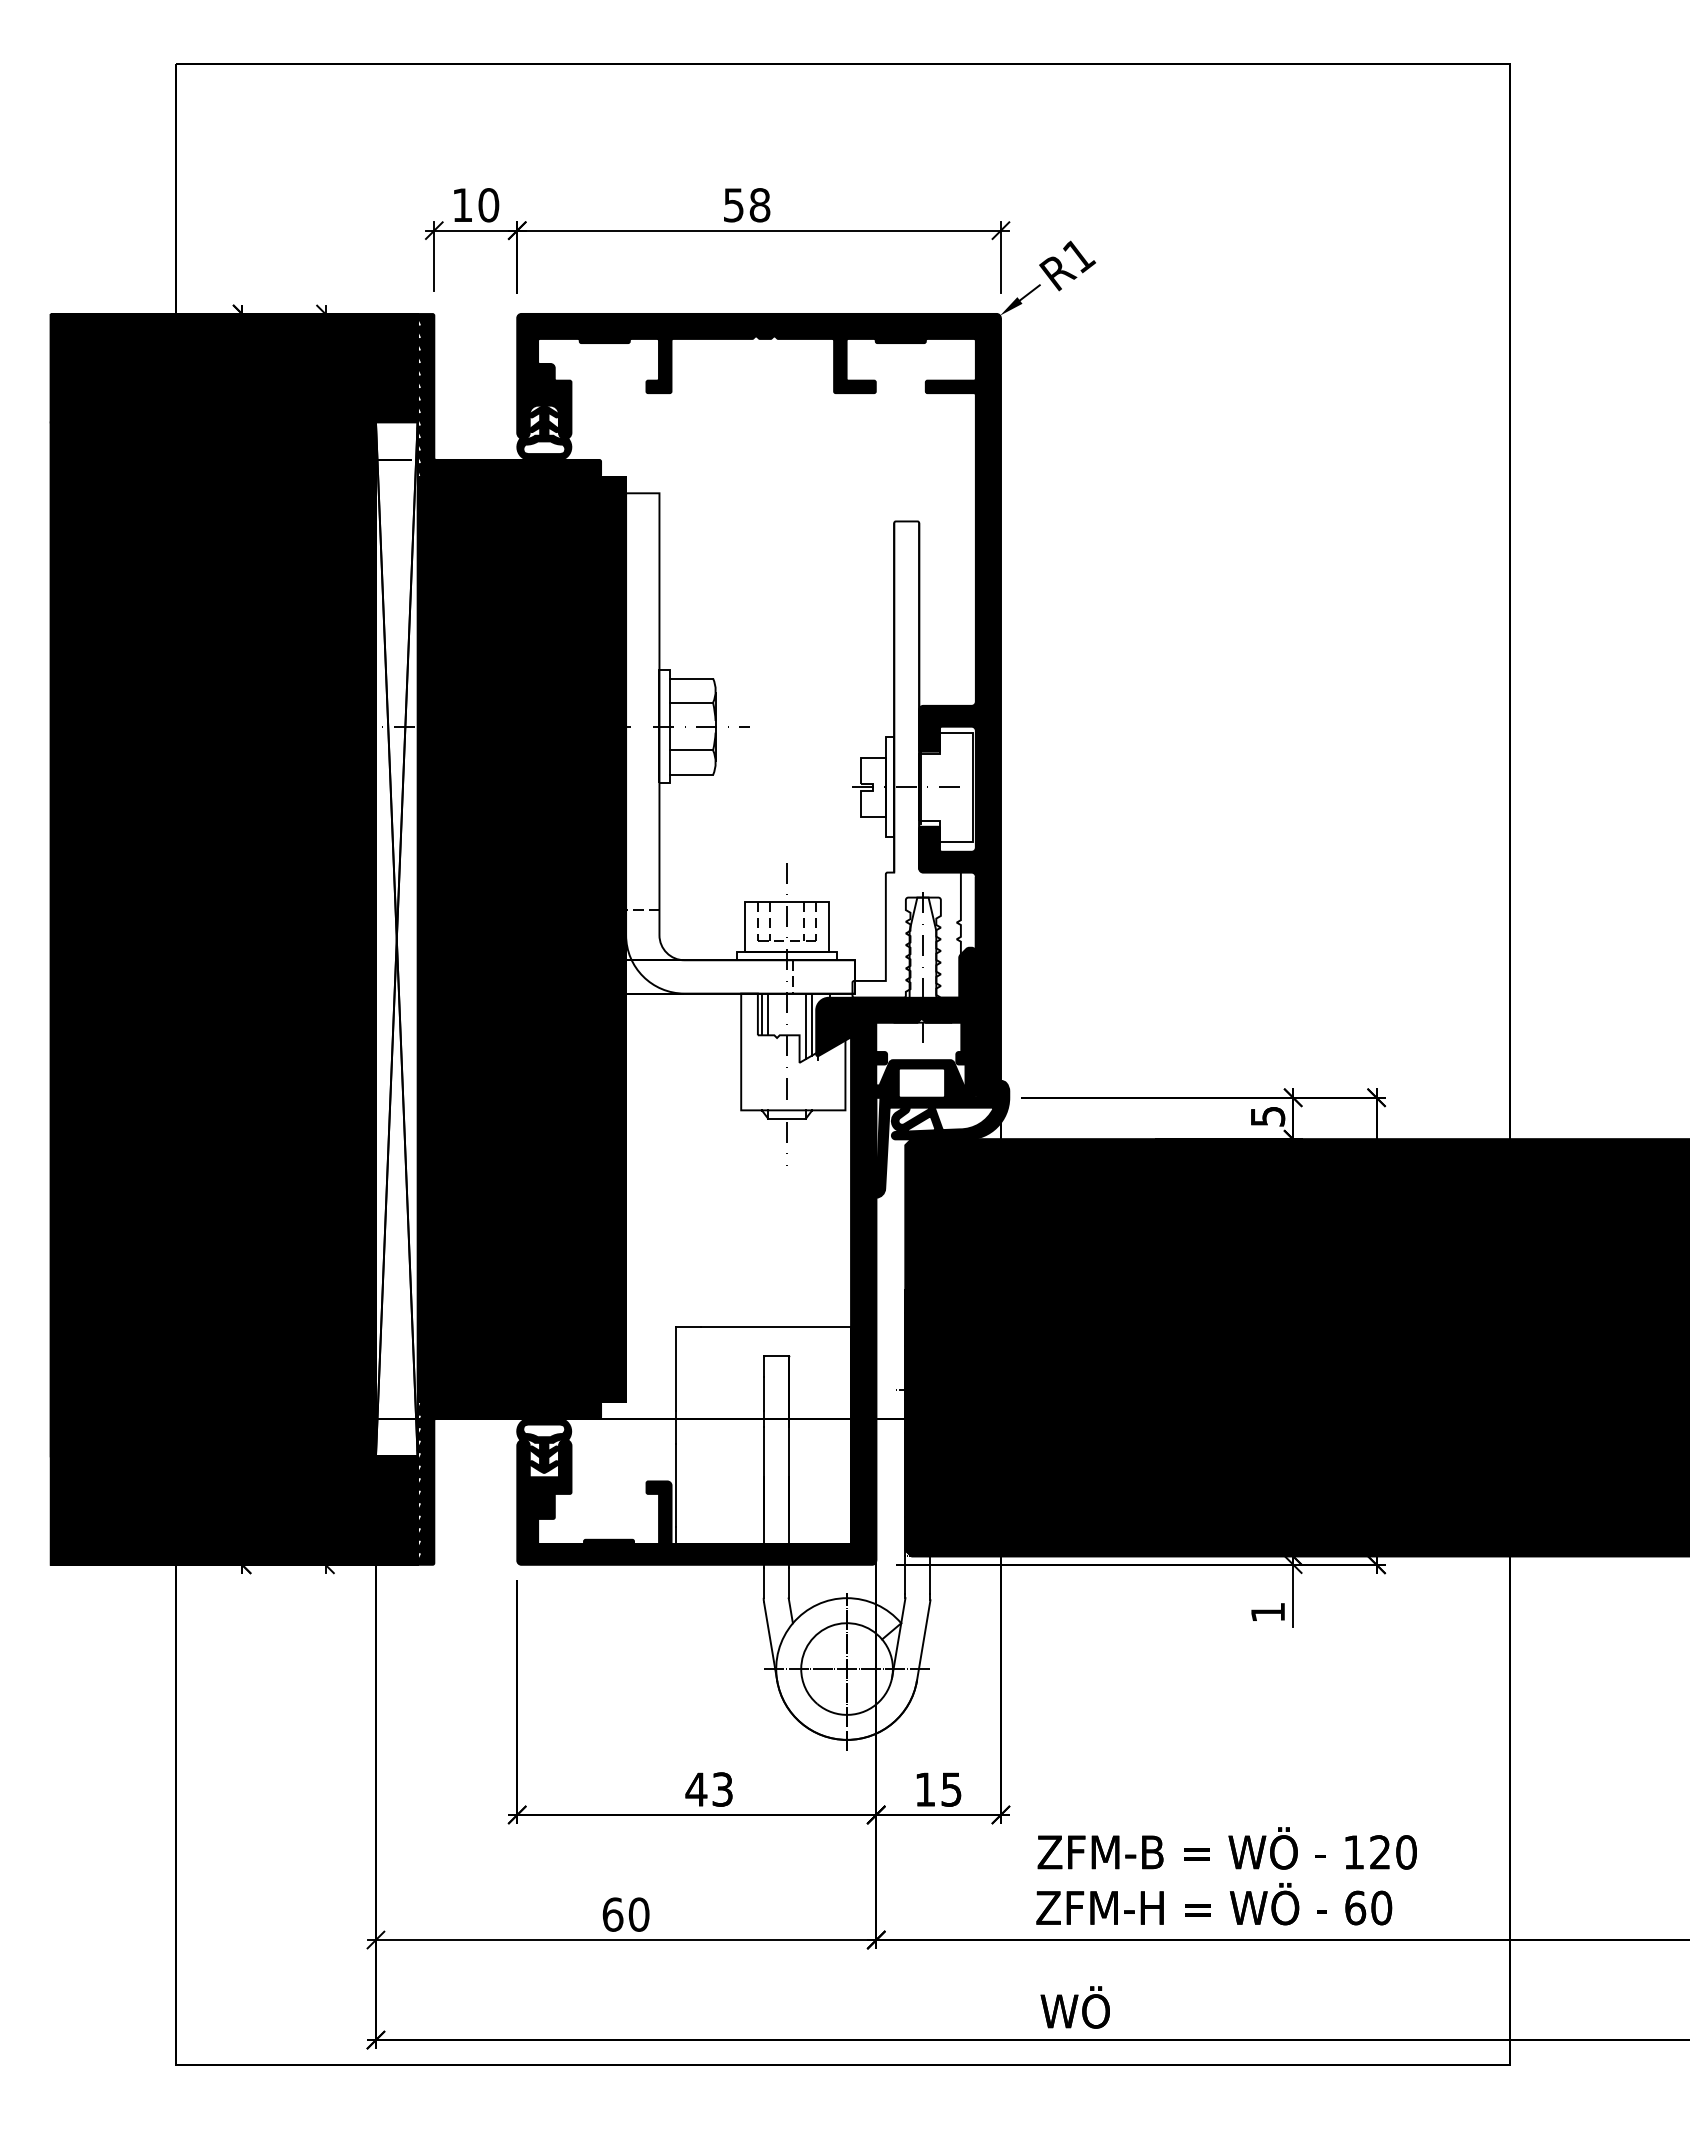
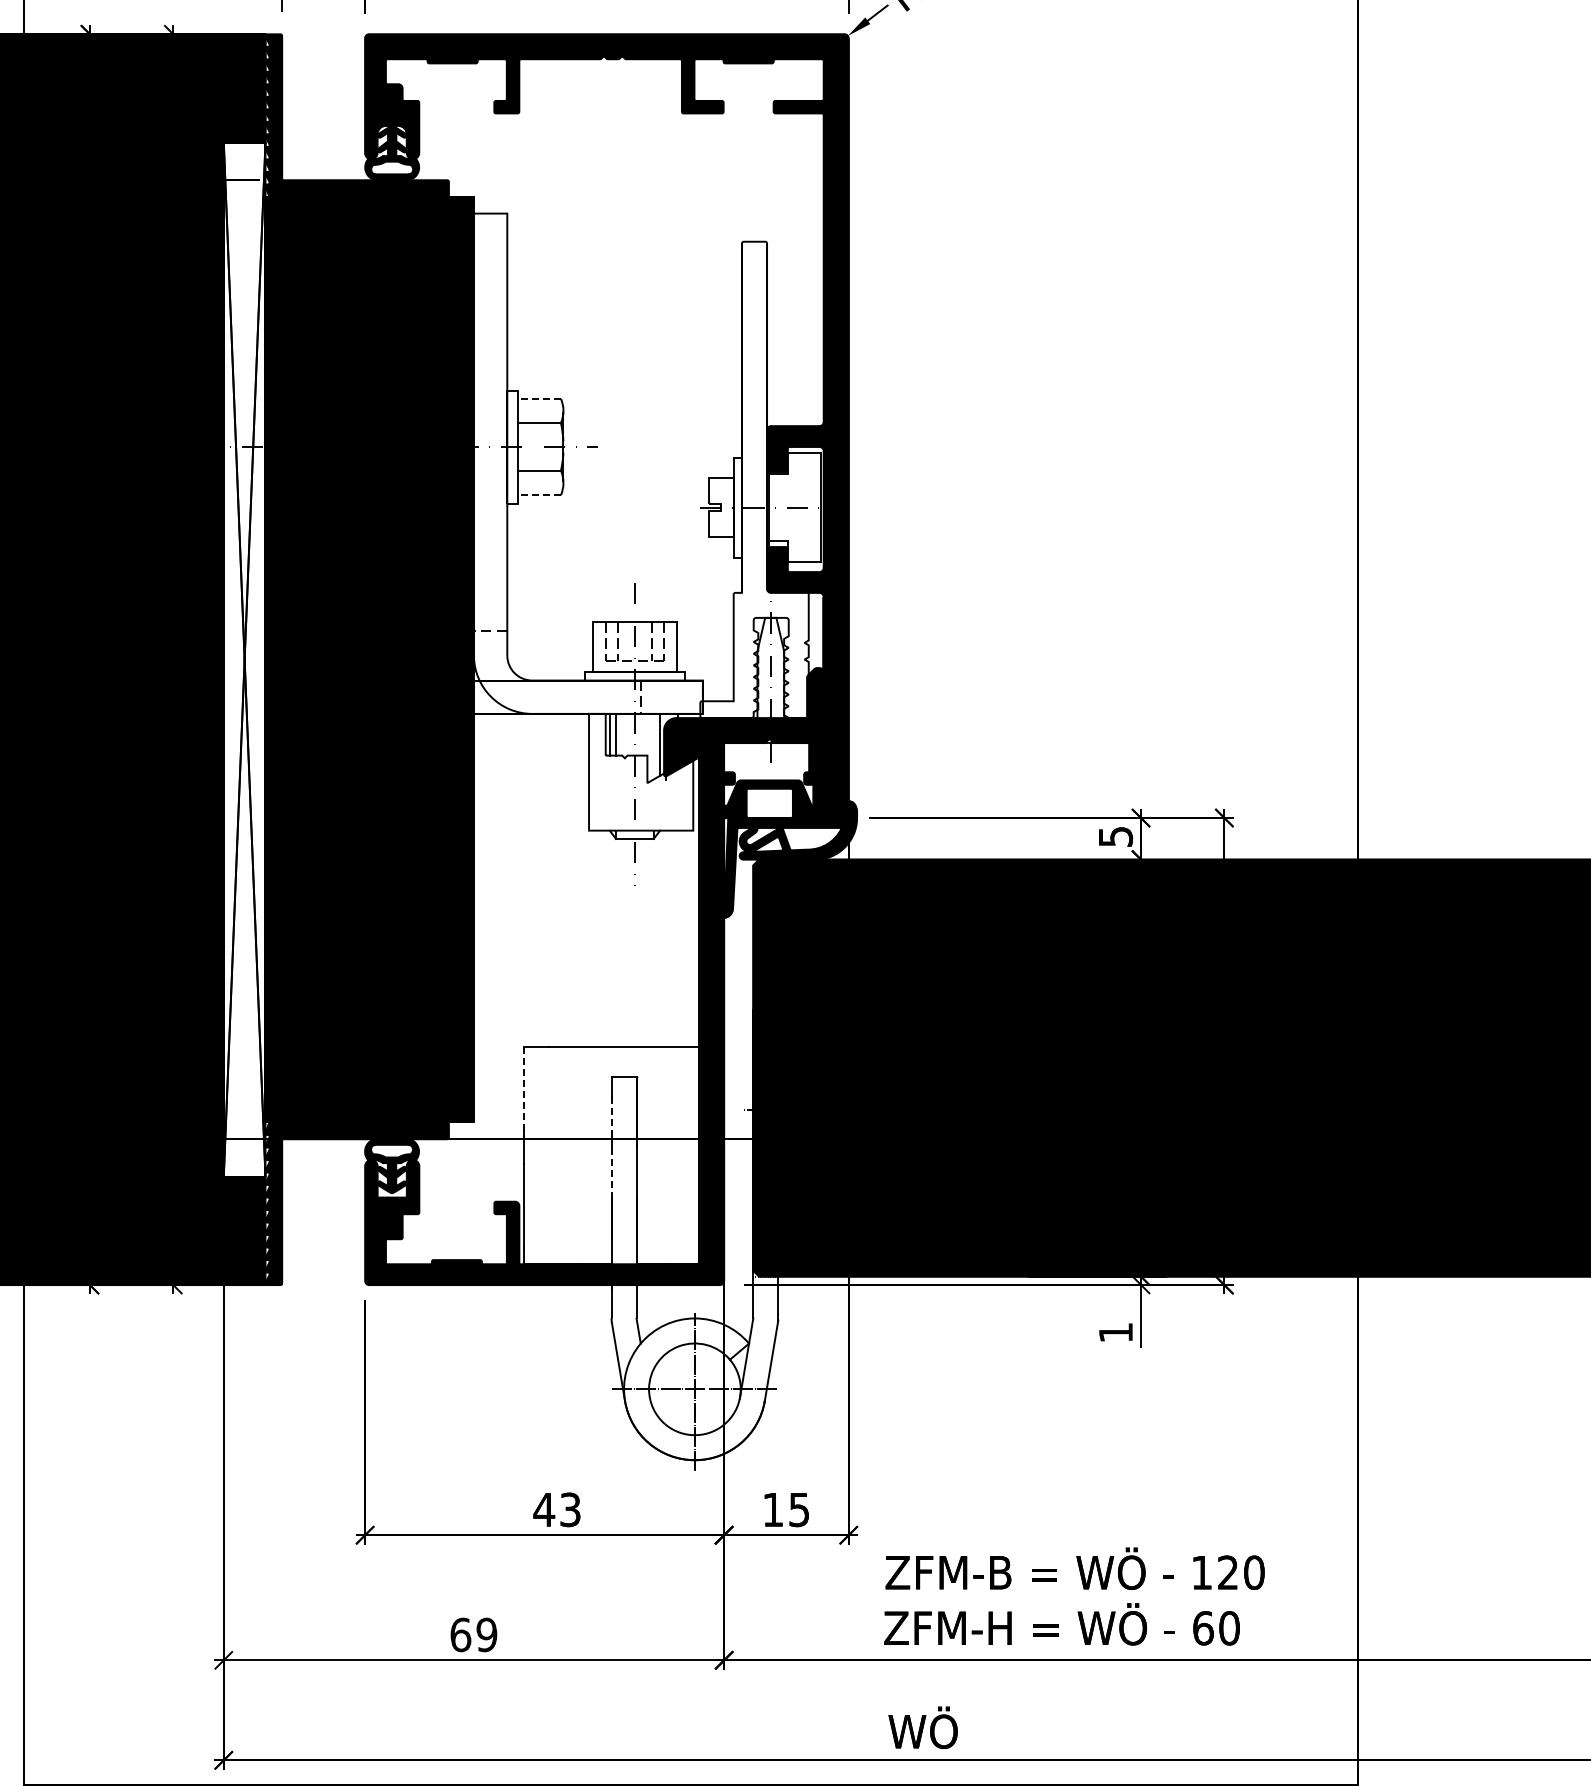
line: (691, 678) -> (539, 398), solid -> dashed
line: (691, 774) -> (539, 494), solid -> dashed
line: (805, 1026) -> (653, 746), removed
line: (676, 1368) -> (524, 1088), solid -> dashed
line: (763, 1393) -> (611, 1113), solid -> dashed
line: (763, 1452) -> (611, 1172), solid -> dashed
text: (638, 1914) -> (486, 1634), 60 -> 69

